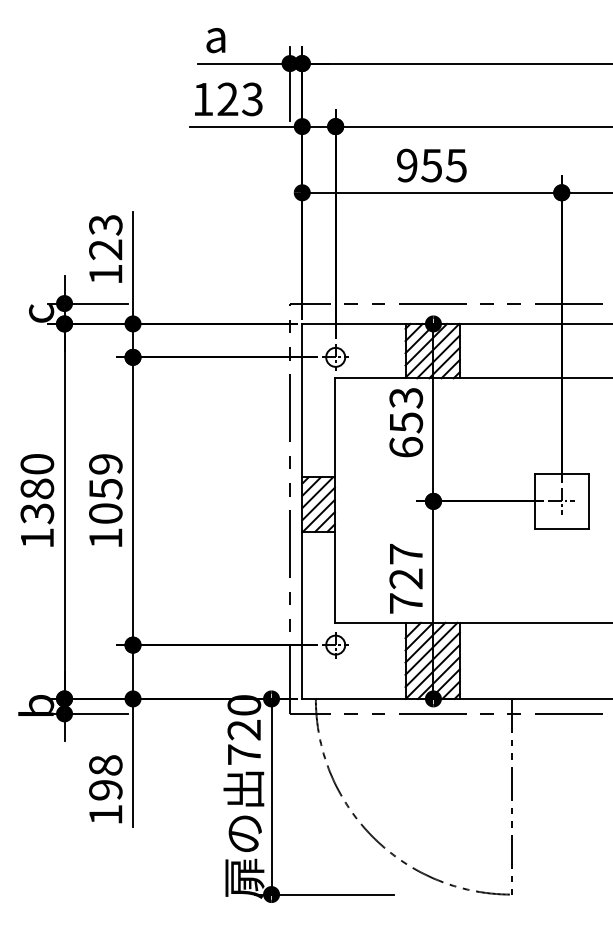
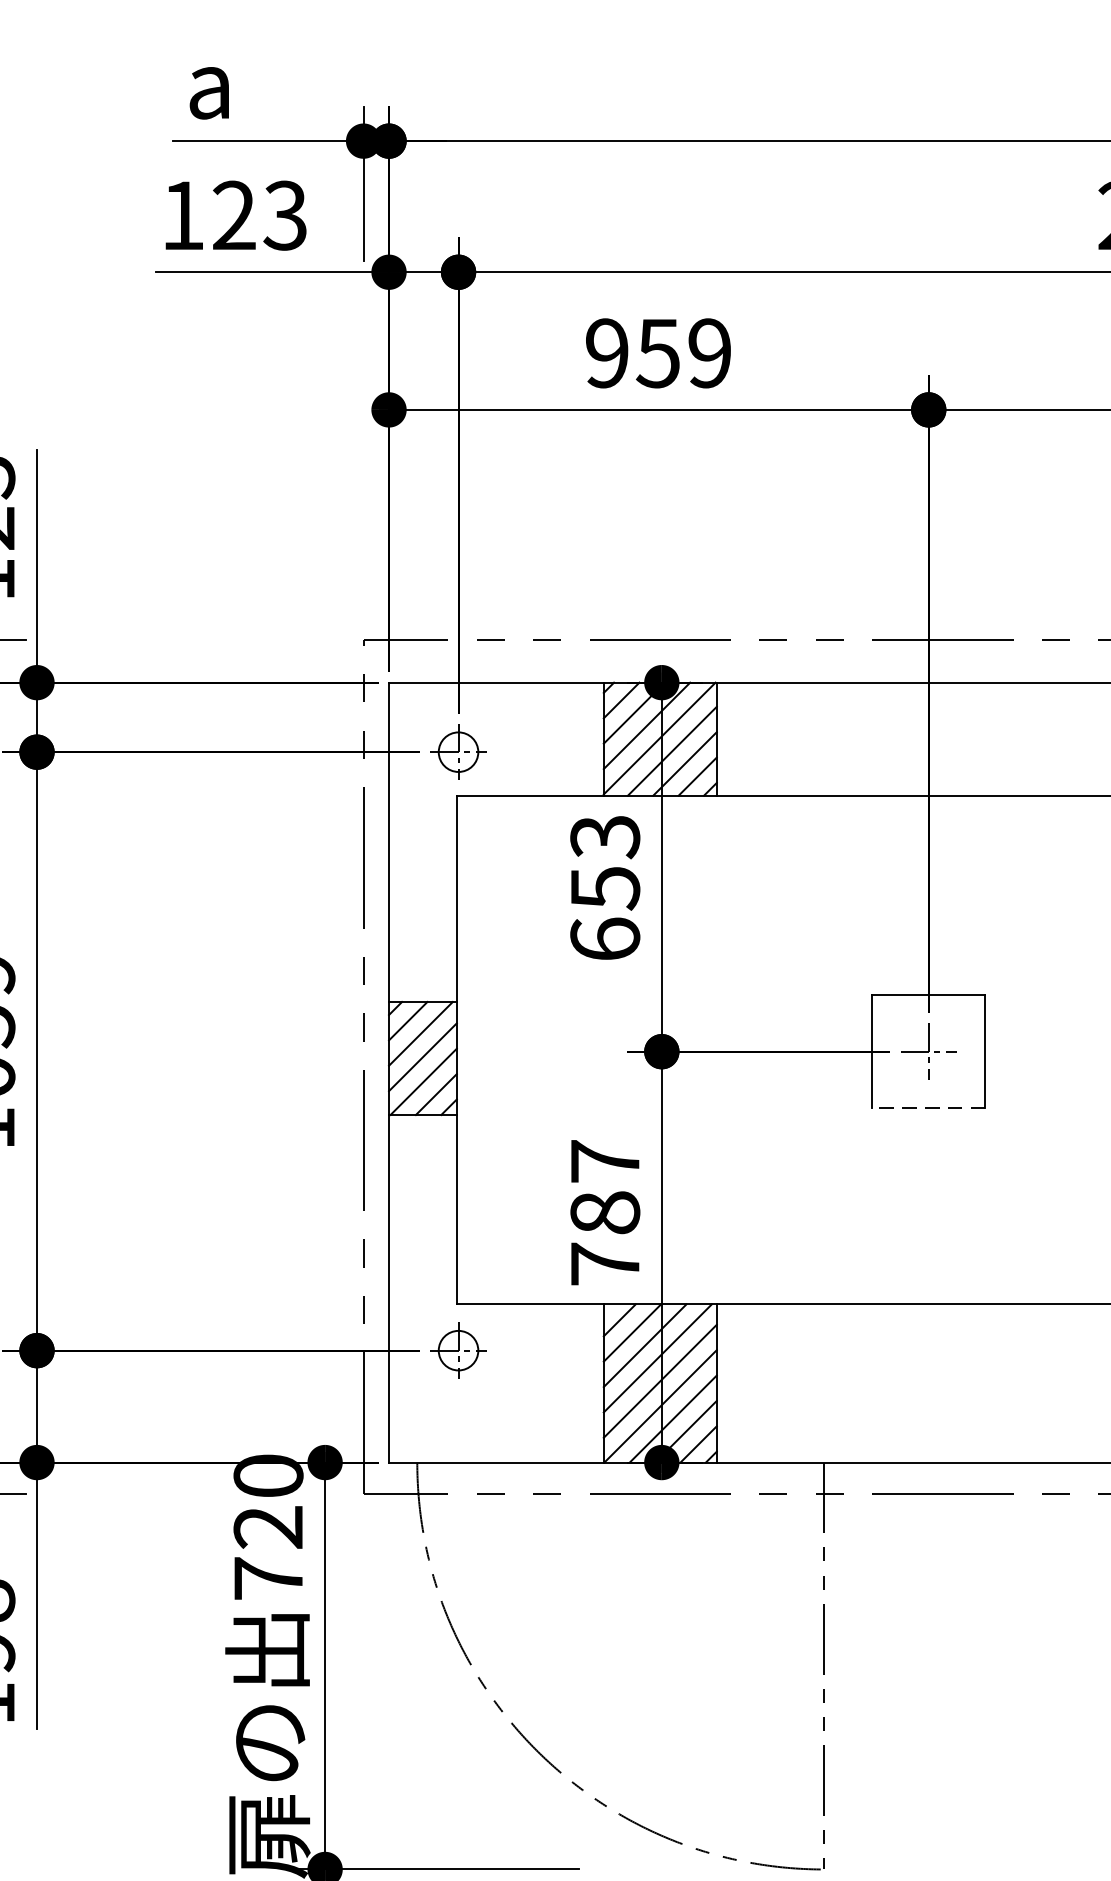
text: (455, 165) -> (707, 353), 955 -> 959
line: (561, 528) -> (928, 1108), solid -> dashed
text: (406, 578) -> (605, 1212), 727 -> 787

